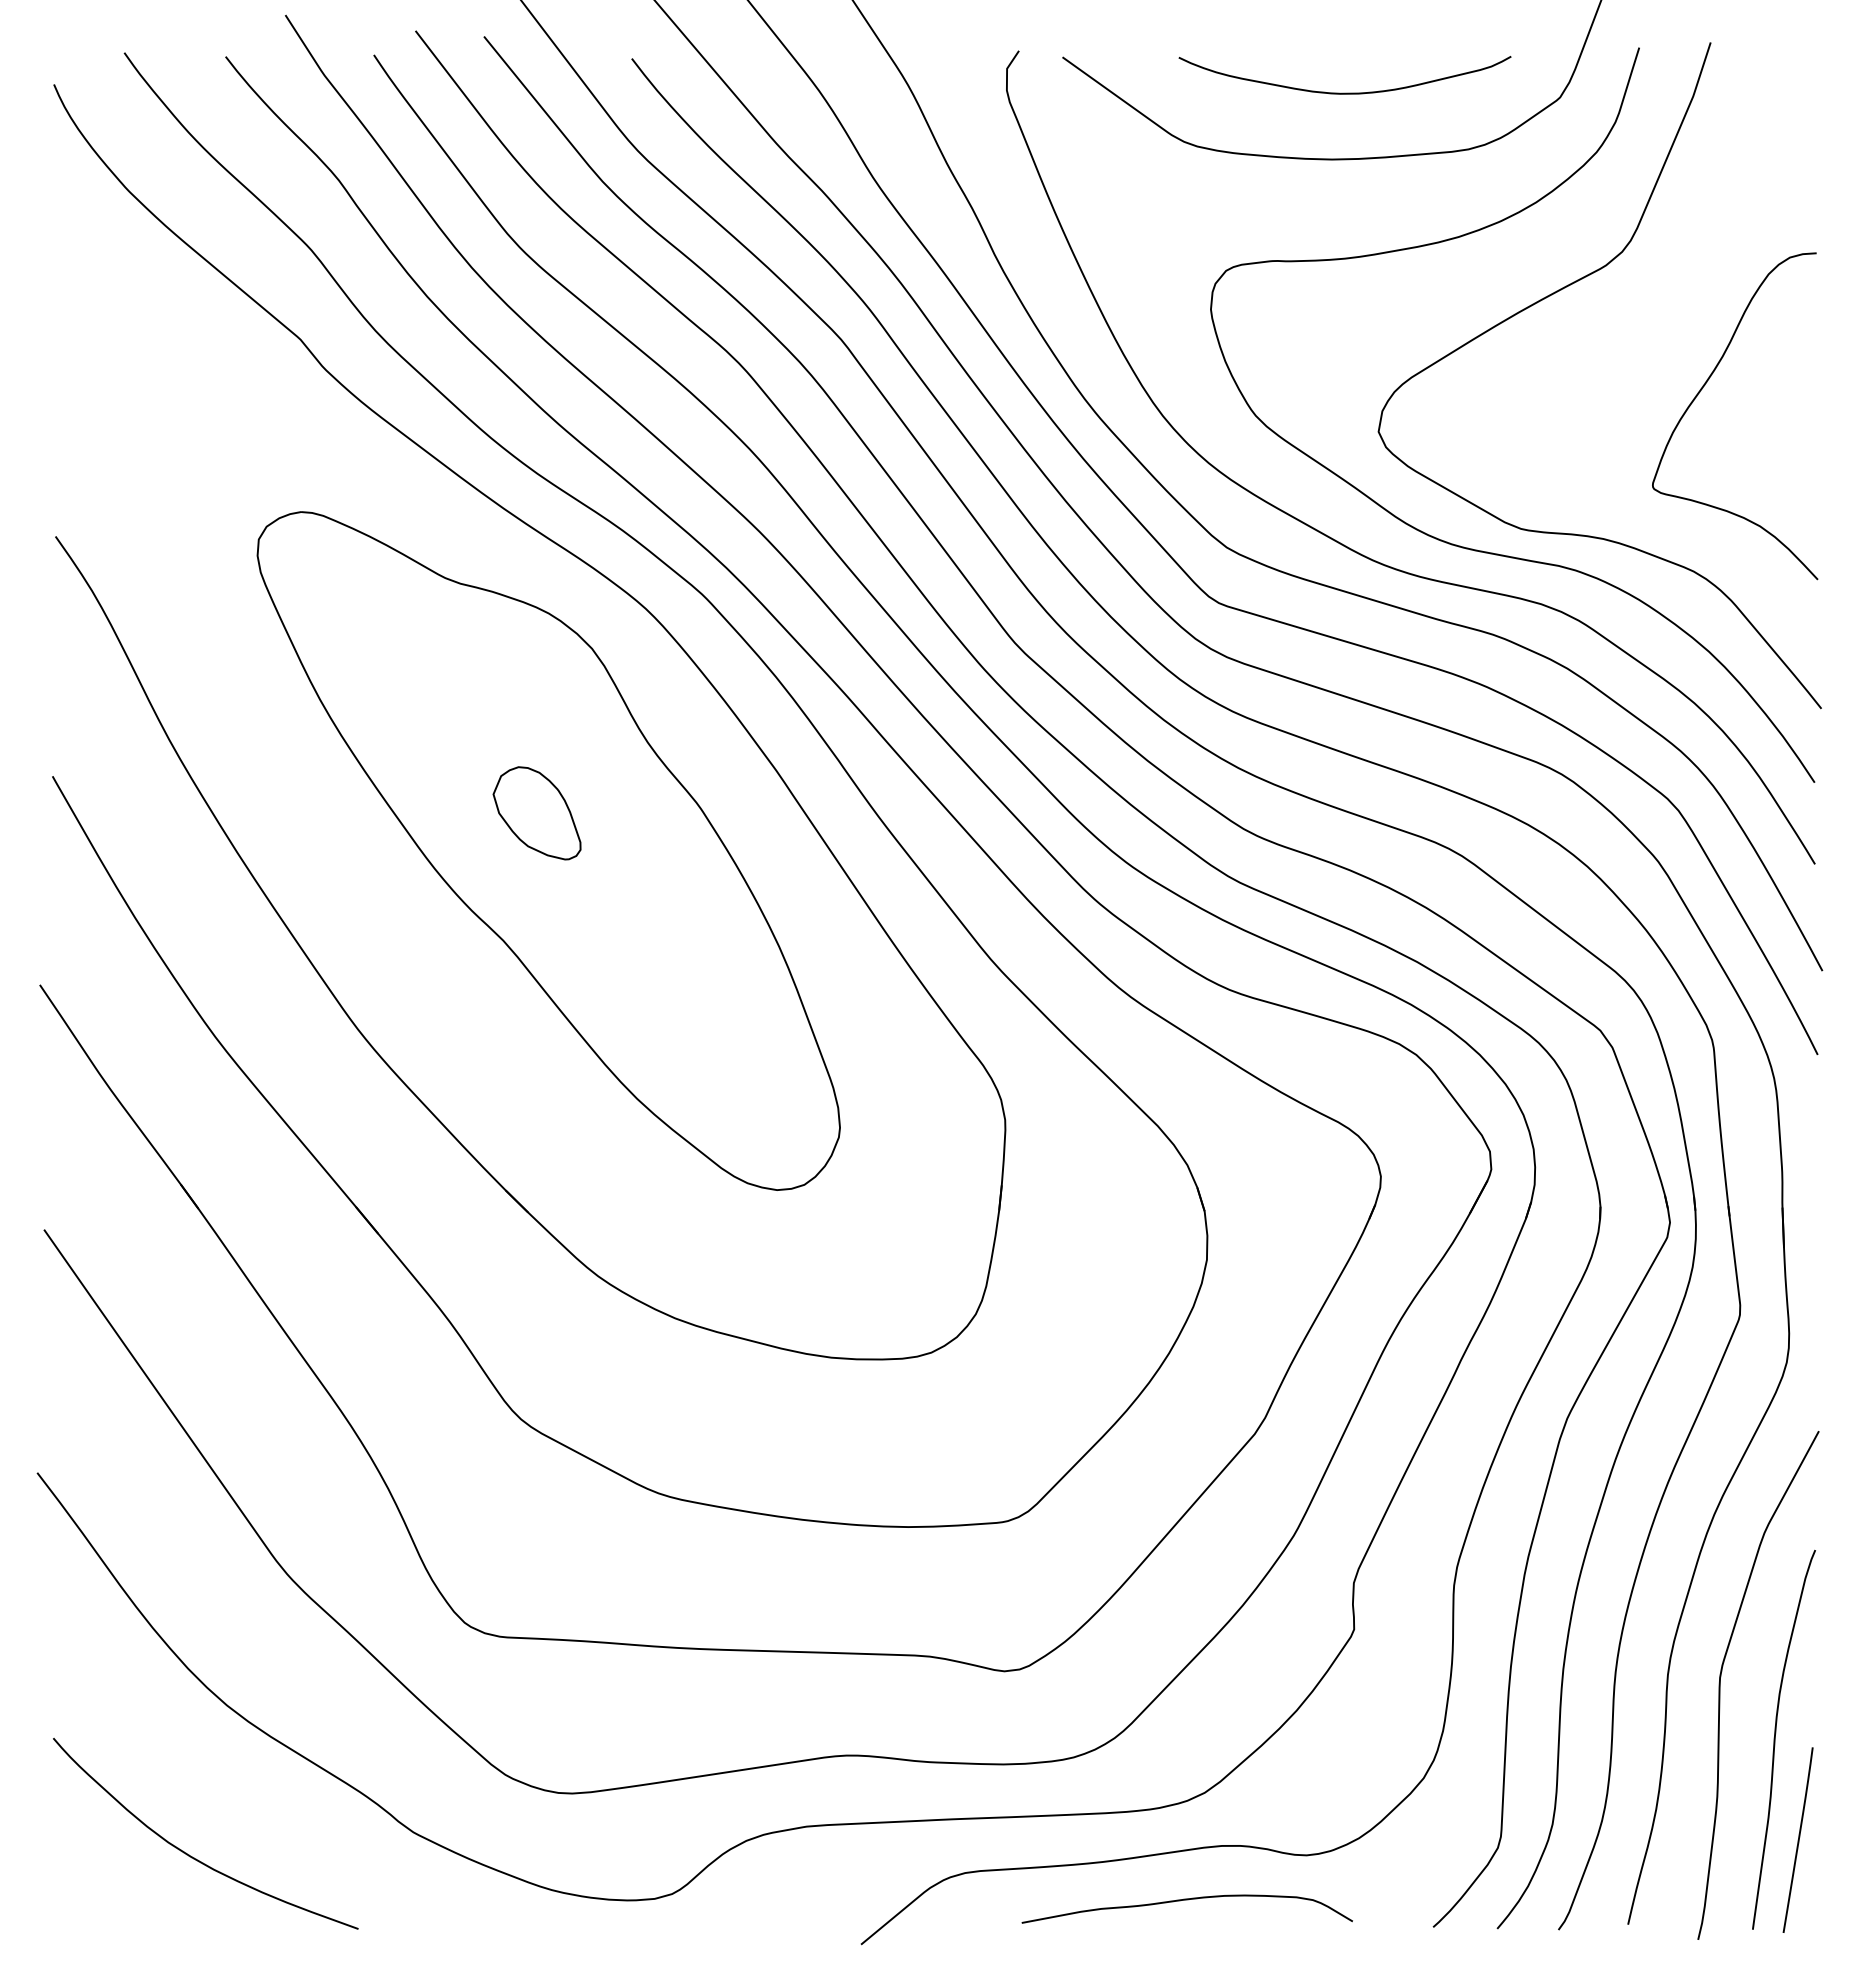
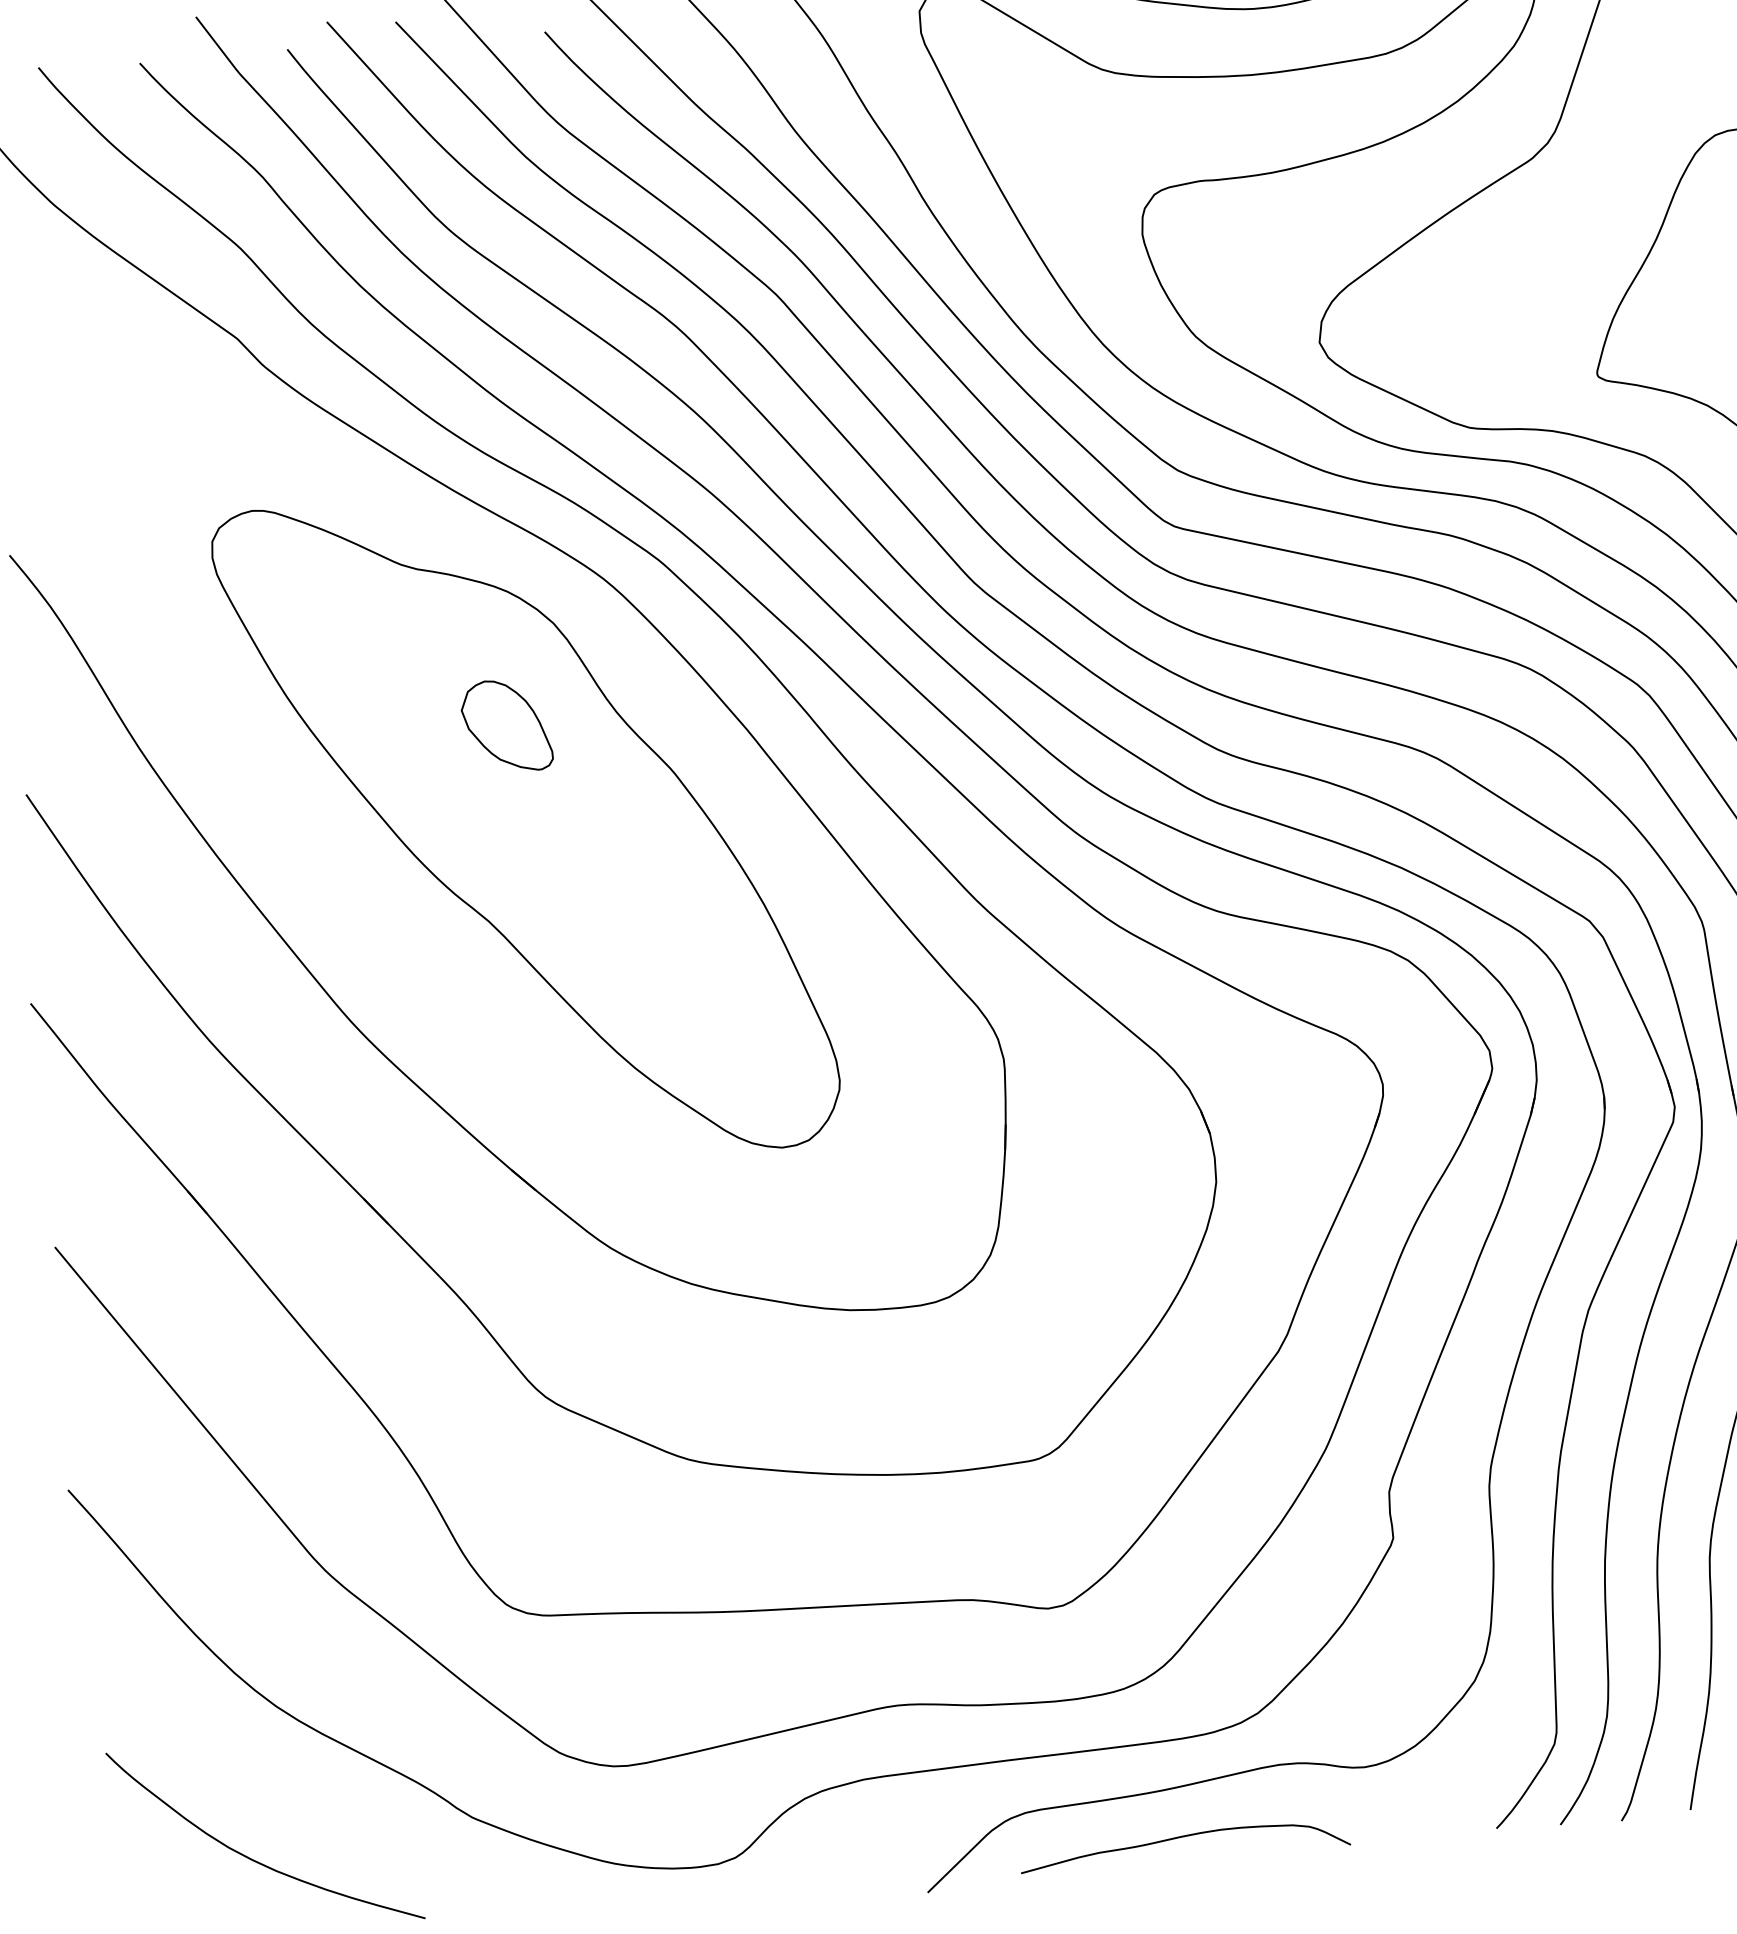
part: (536, 813) -> (506, 726), moved
curve: (1186, 1900) -> (1183, 1837), moved

